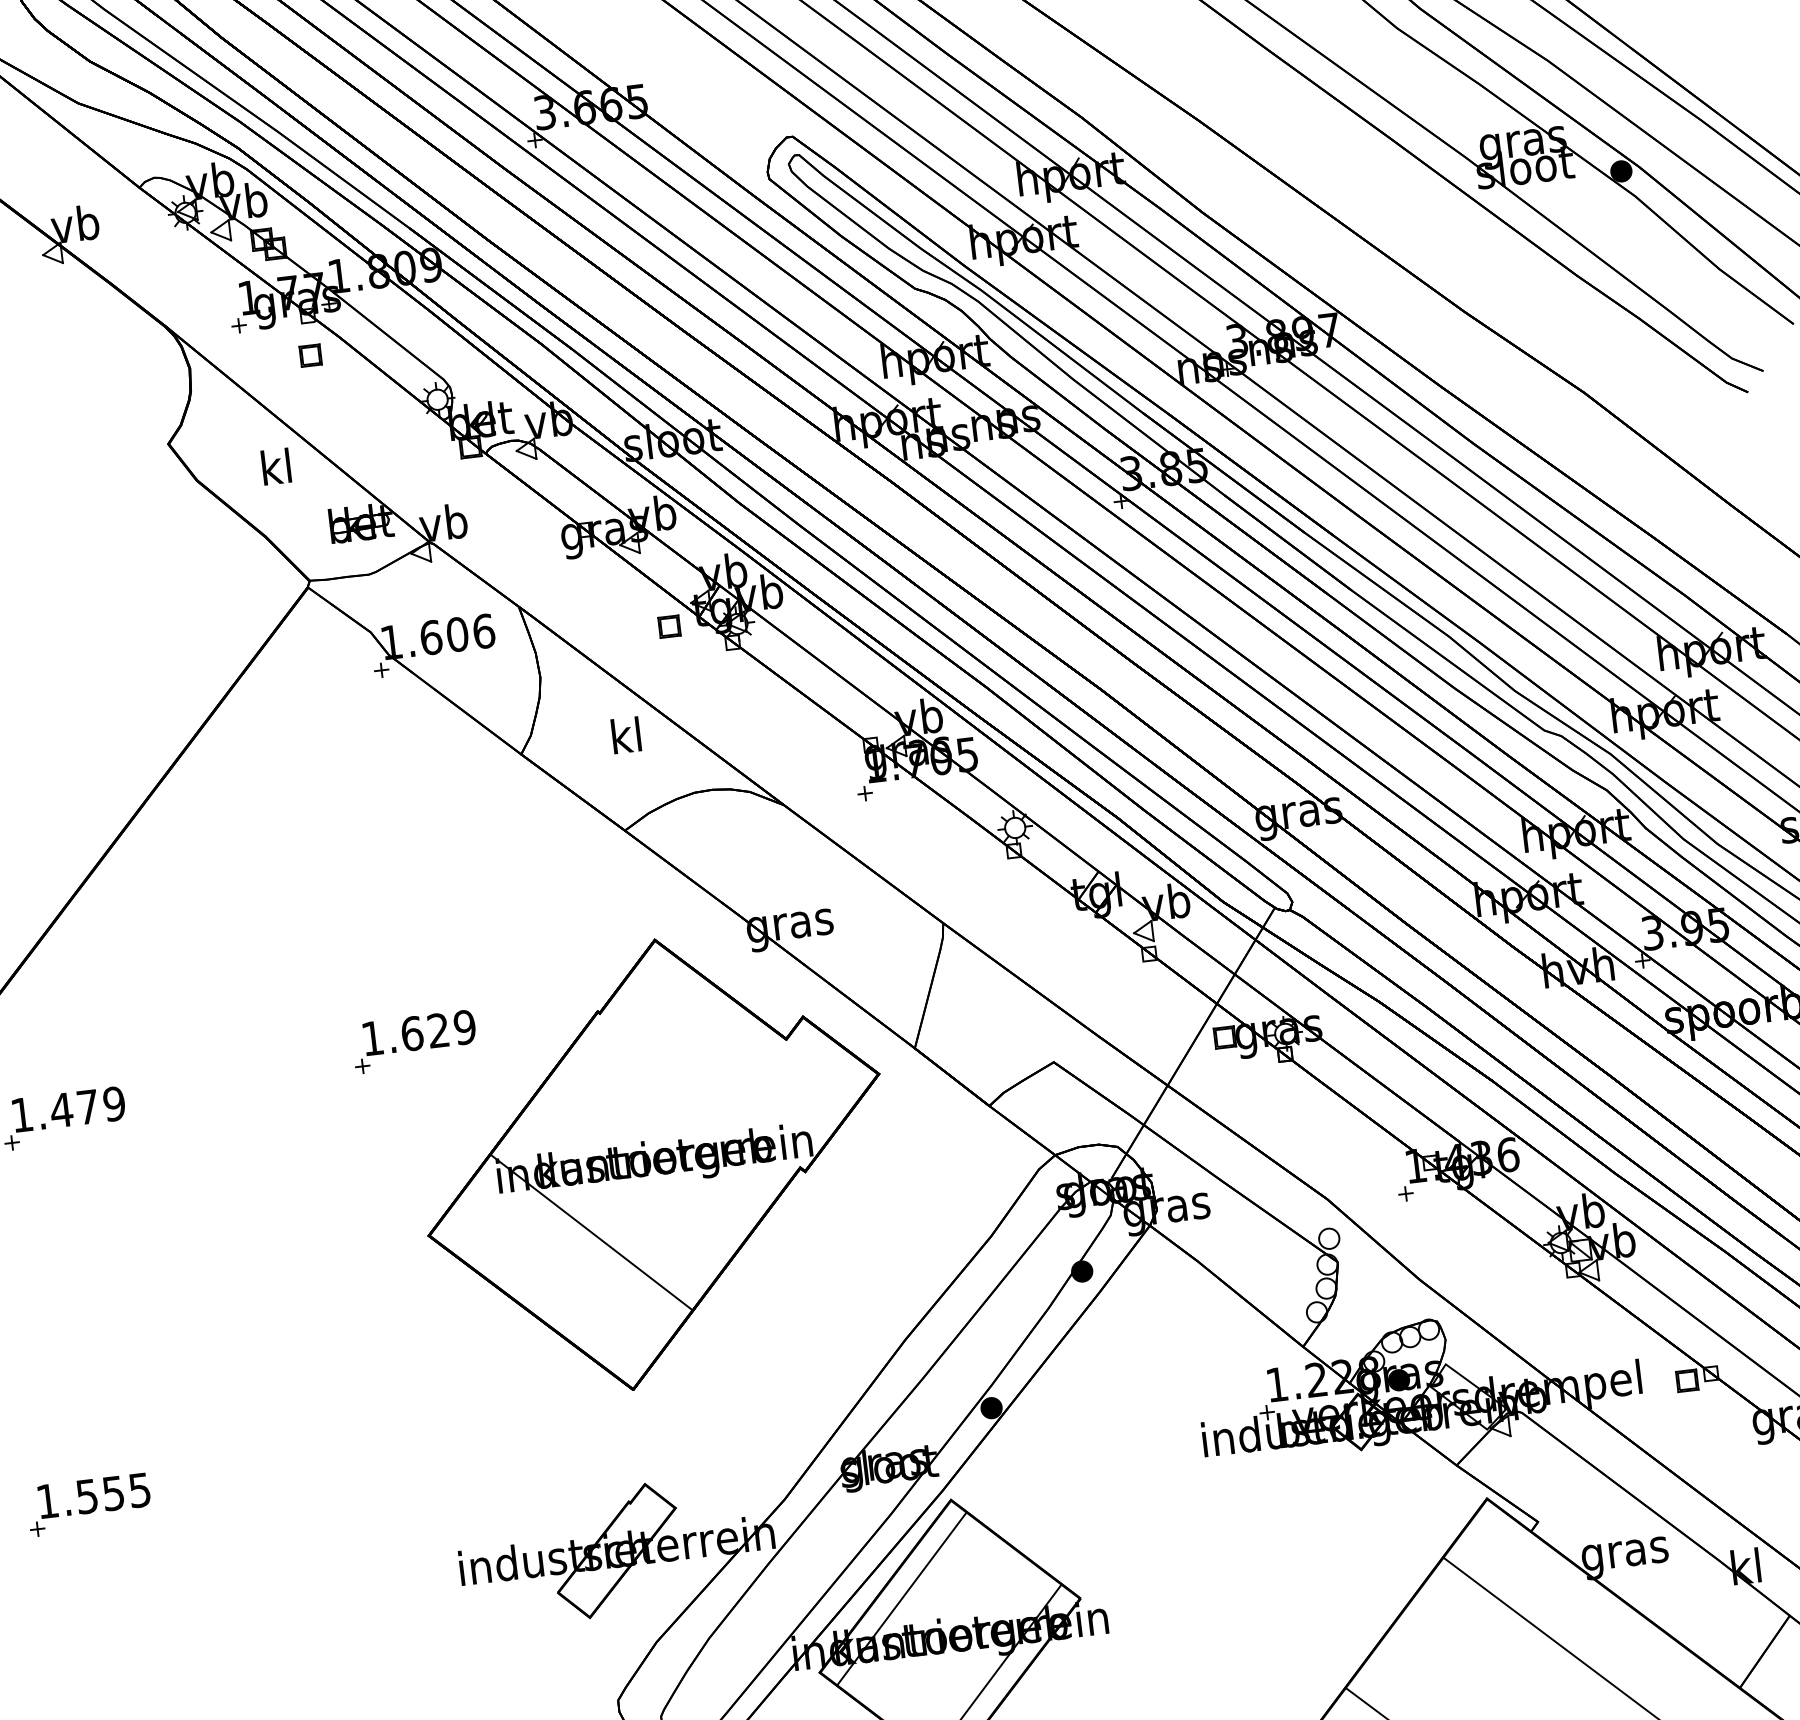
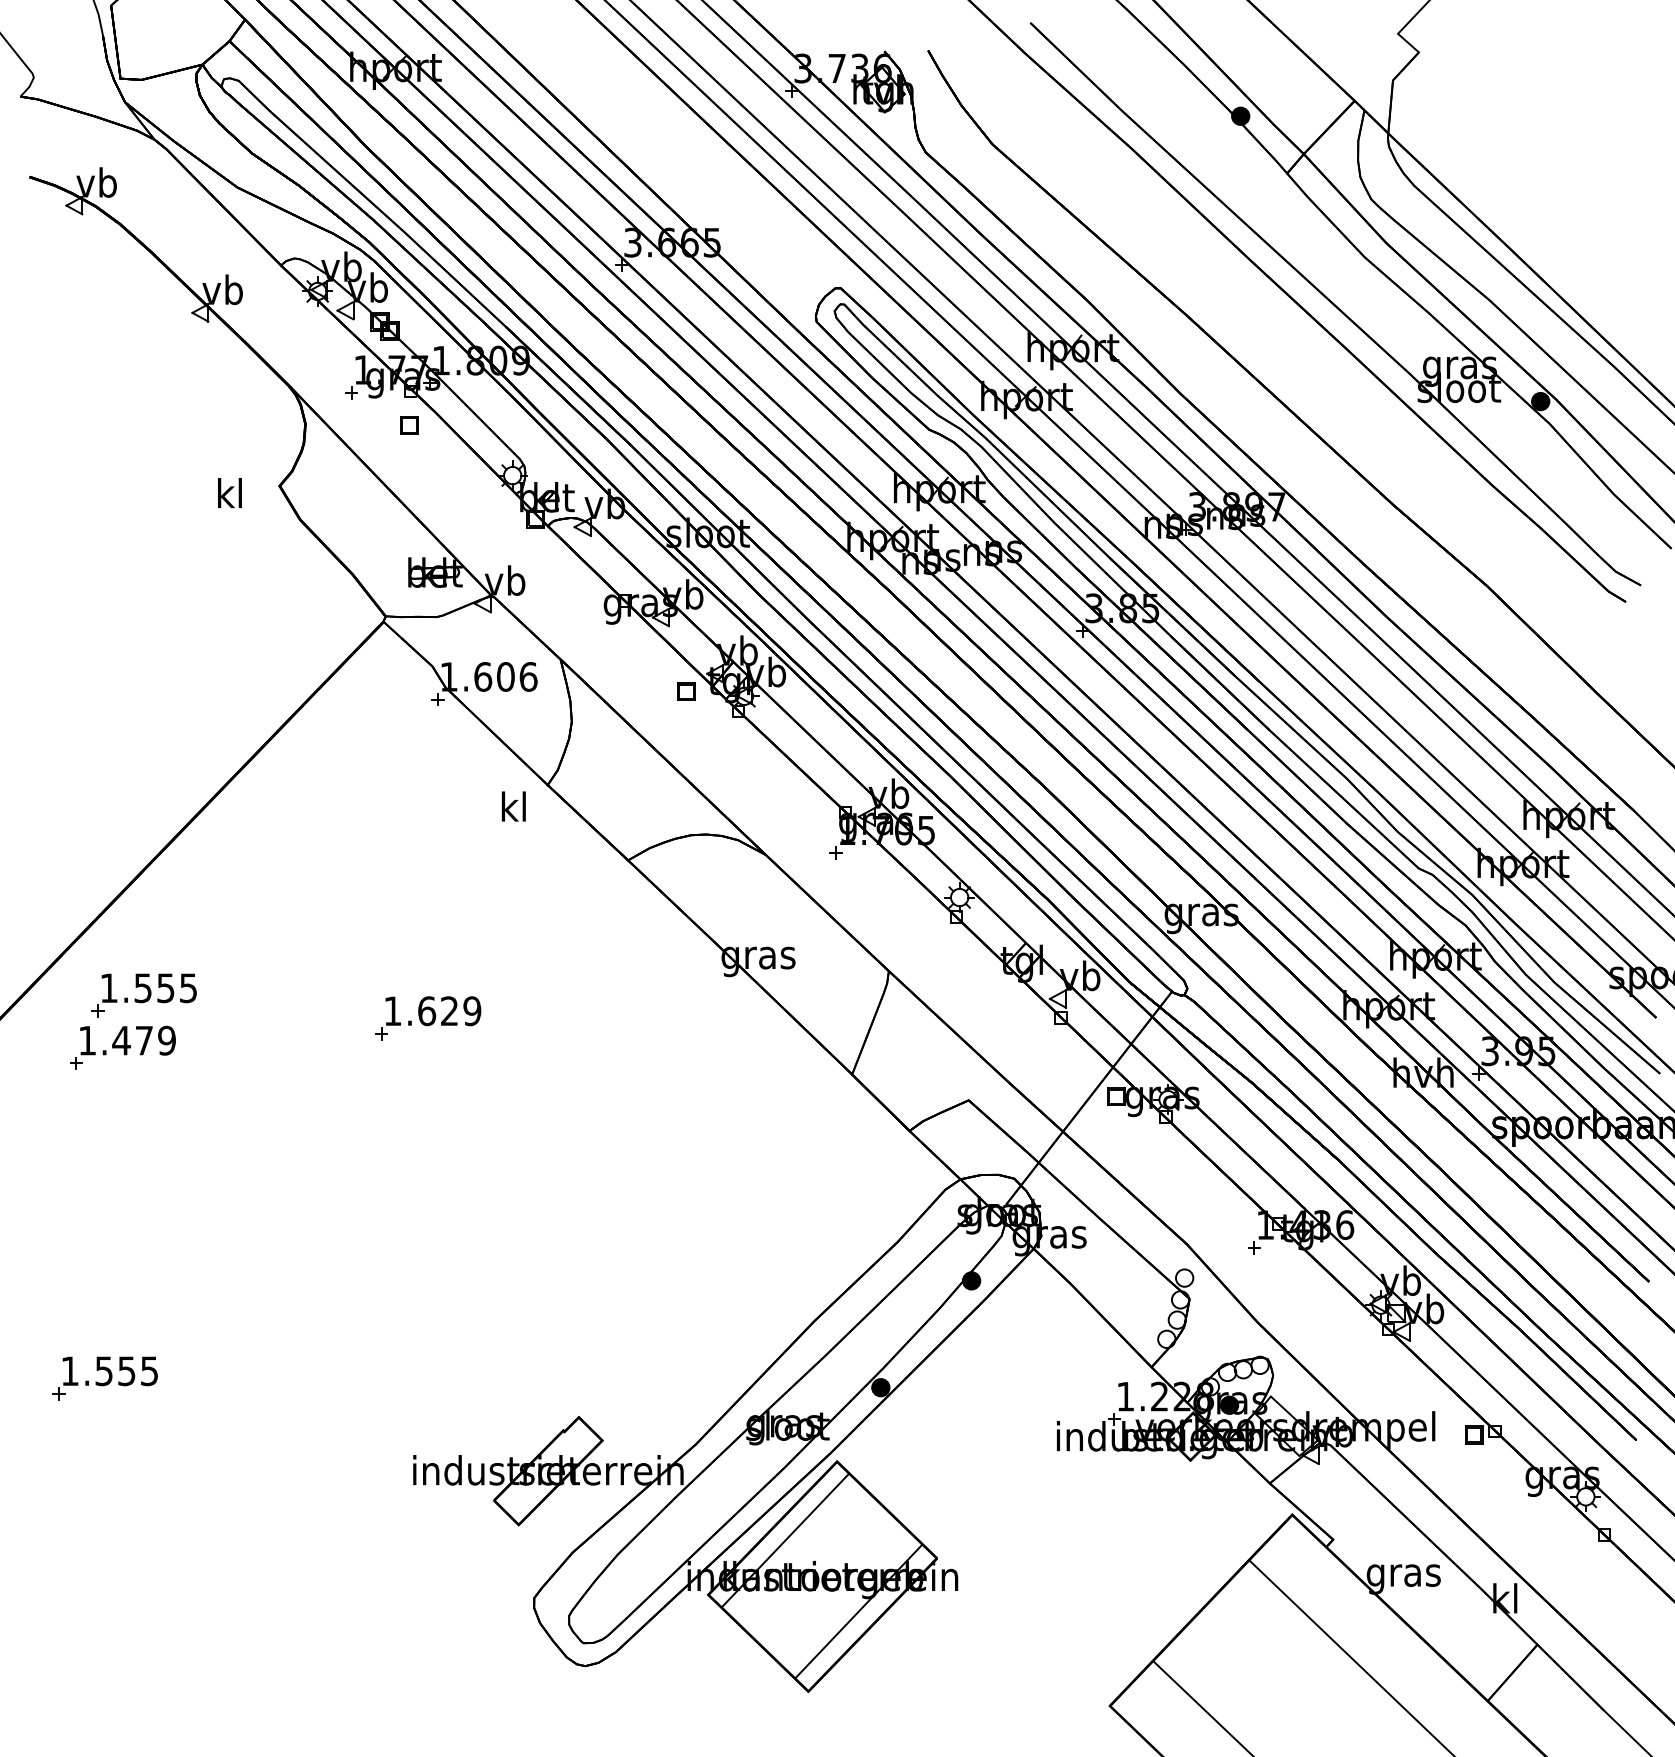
text: (275, 466) -> (229, 492), moved
text: (625, 735) -> (513, 806), moved
part: (80, 1054) -> (143, 995), added
part: (654, 1163) -> (619, 1145), removed

